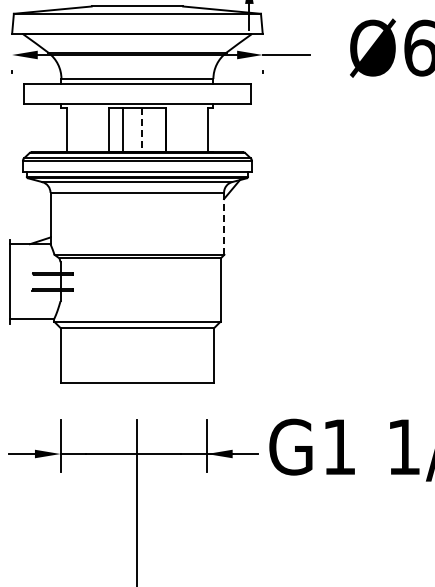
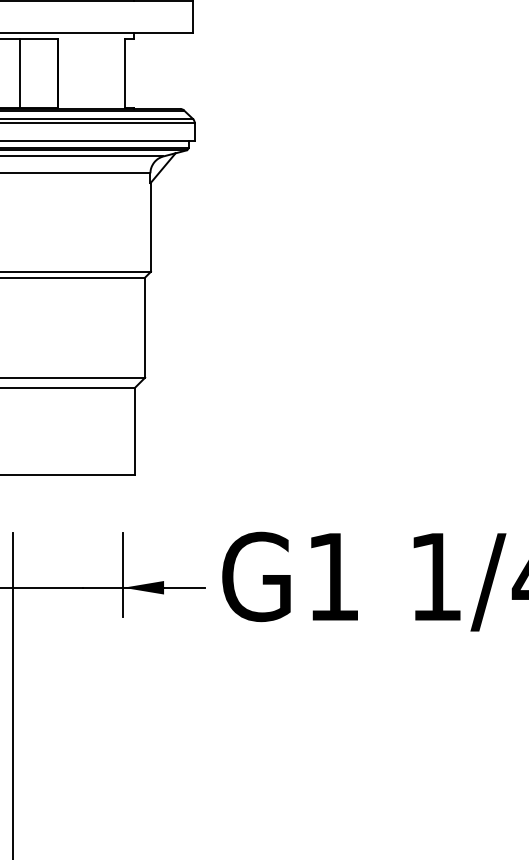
line: (141, 129) -> (19, 73), dashed -> solid
line: (224, 226) -> (151, 226), dashed -> solid

